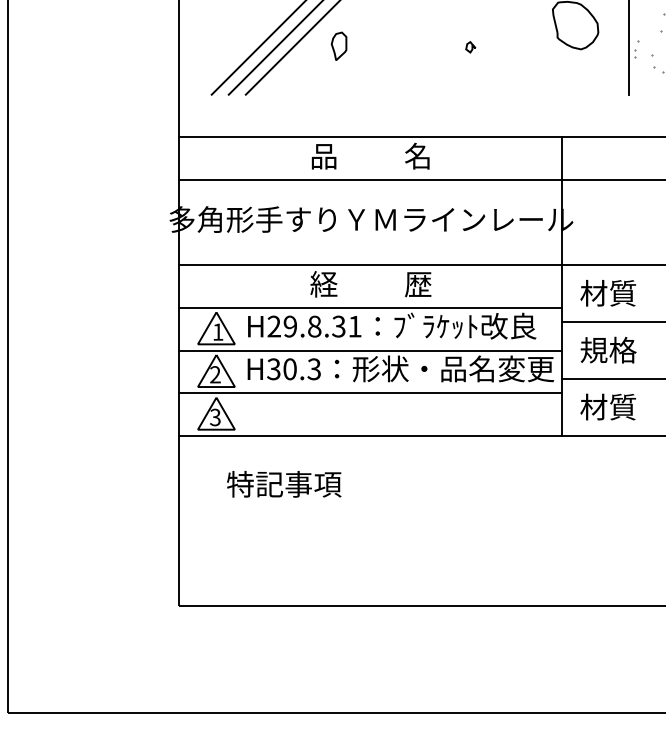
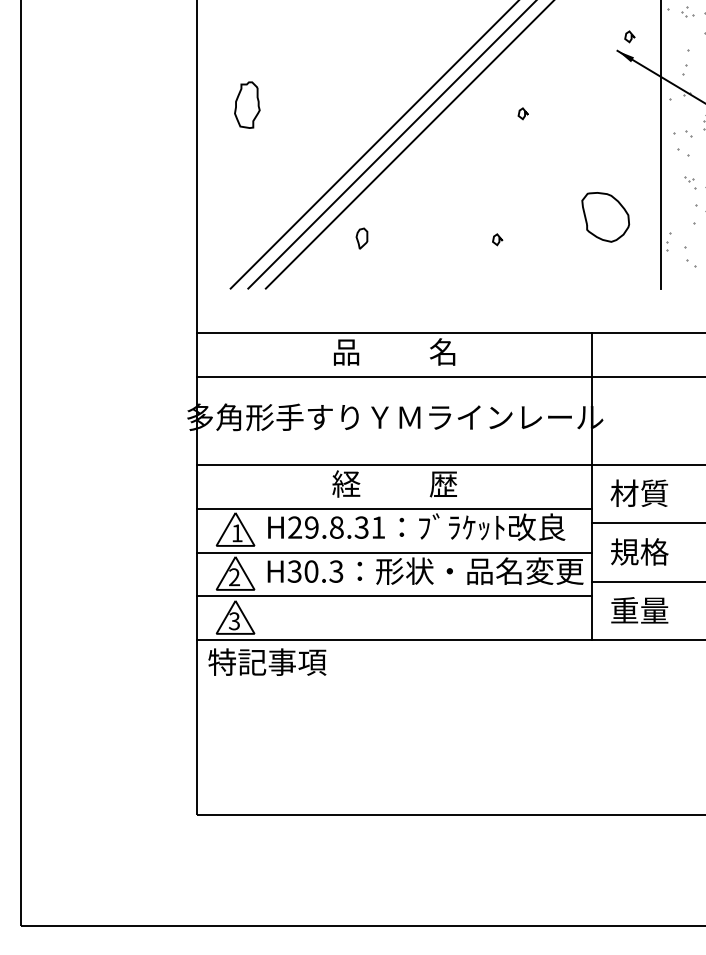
part: (338, 46) -> (361, 238), size x0.71
text: (608, 407) -> (639, 610), 材質 -> 重量
text: (284, 483) -> (267, 661), moved

